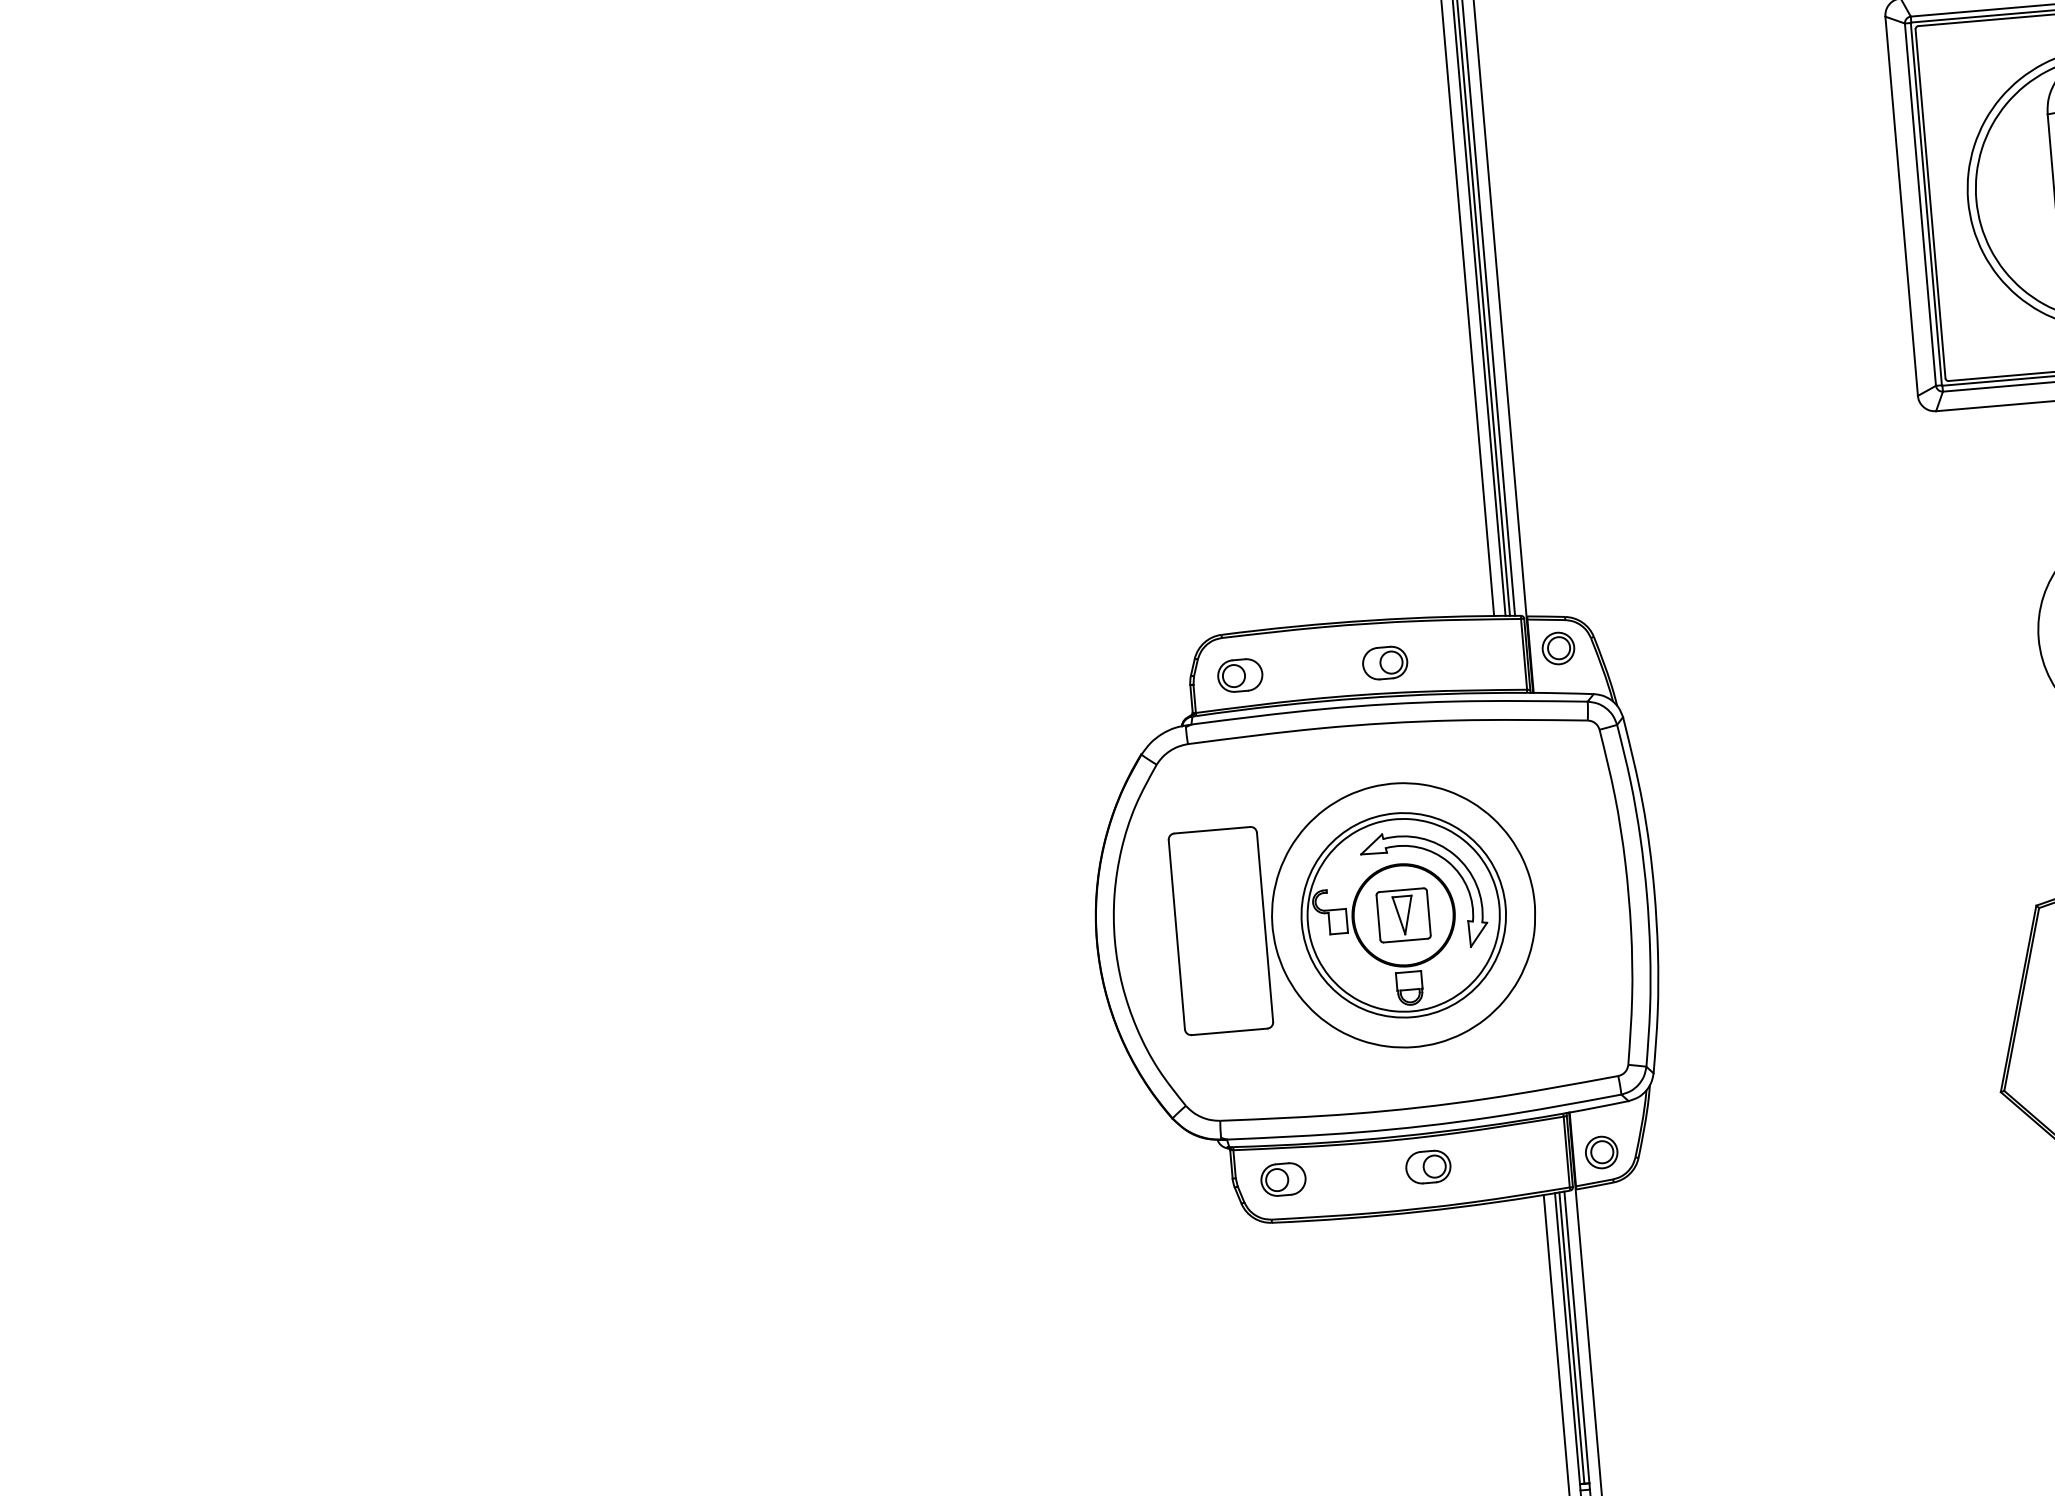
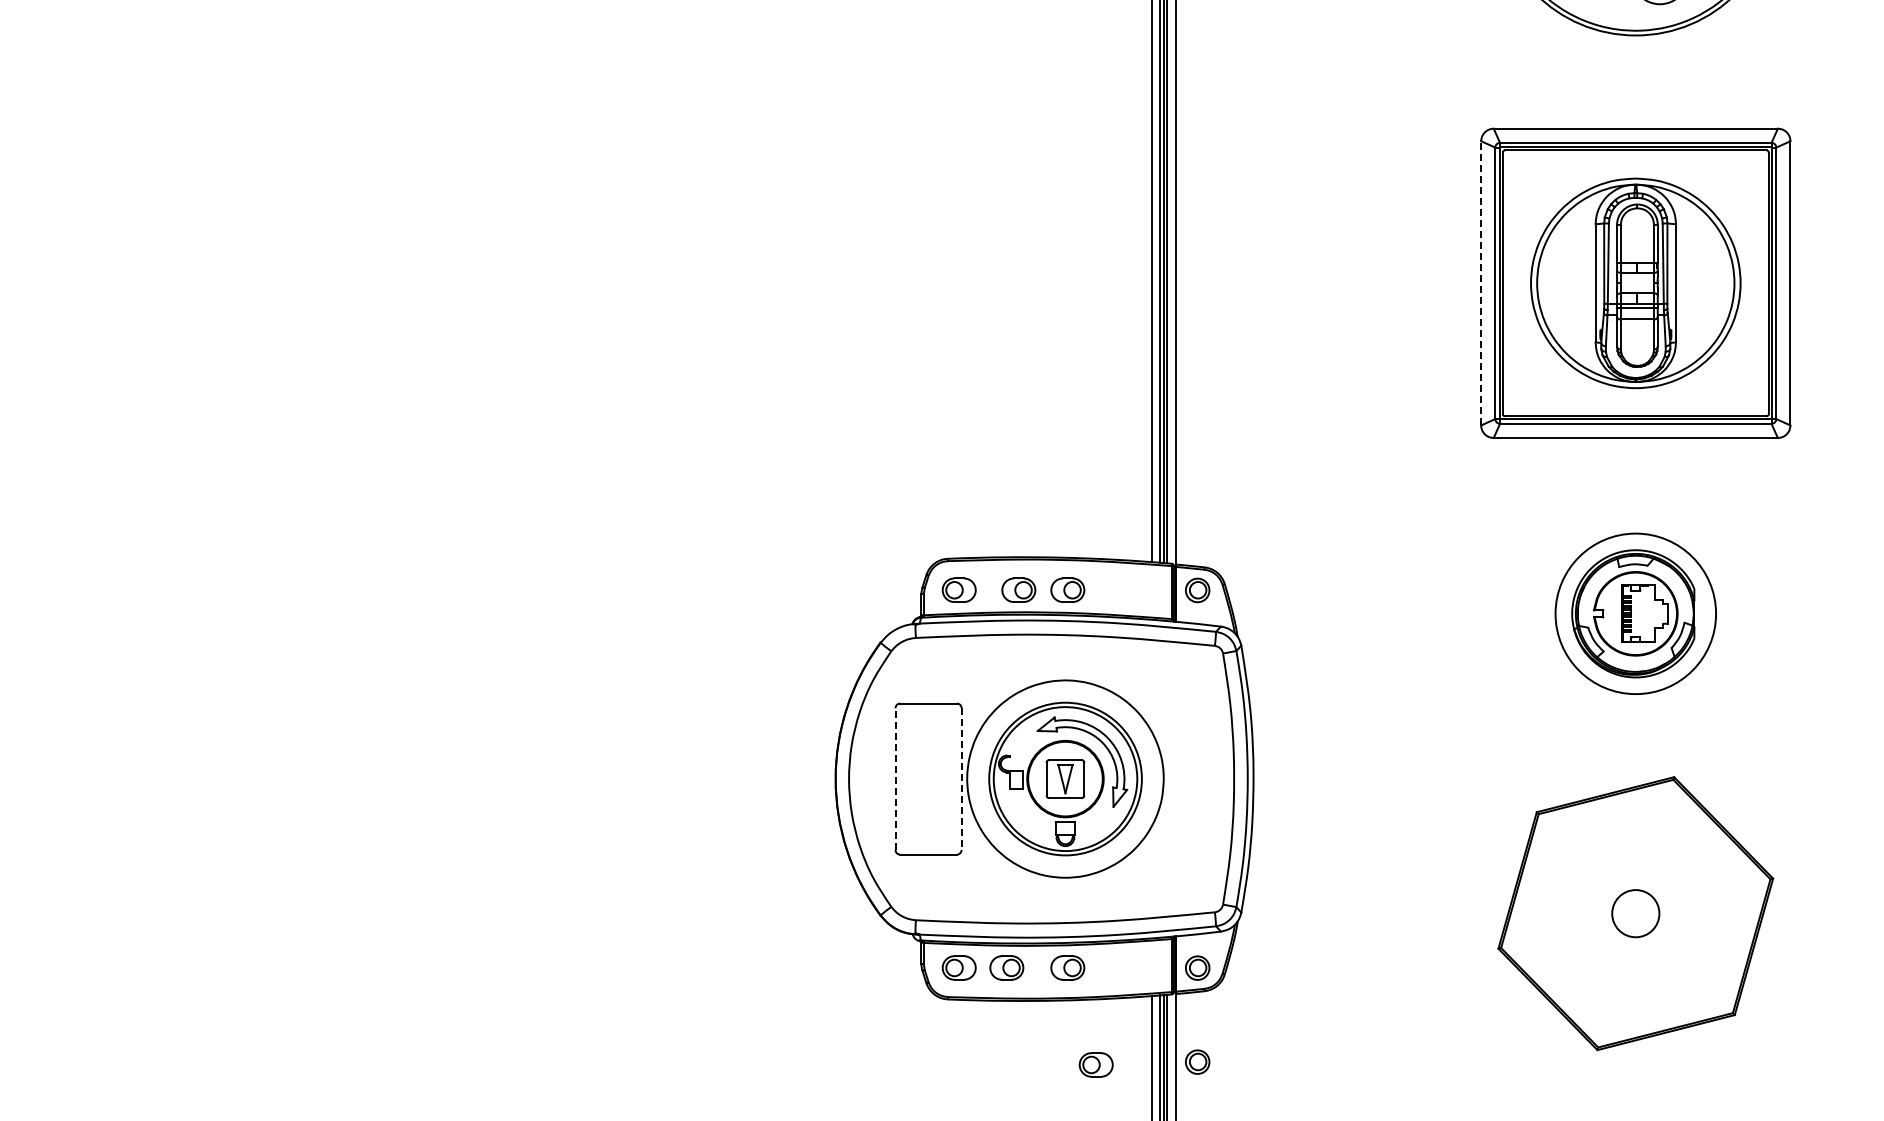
line: (1901, 205) -> (1481, 282), solid -> dashed
part: (1319, 667) -> (1018, 589), added
line: (1264, 927) -> (961, 779), solid -> dashed
line: (1176, 935) -> (895, 779), solid -> dashed
part: (1346, 1173) -> (1006, 967), added
part: (1612, 1277) -> (1197, 1061), added
part: (1476, 1292) -> (1095, 1064), added

